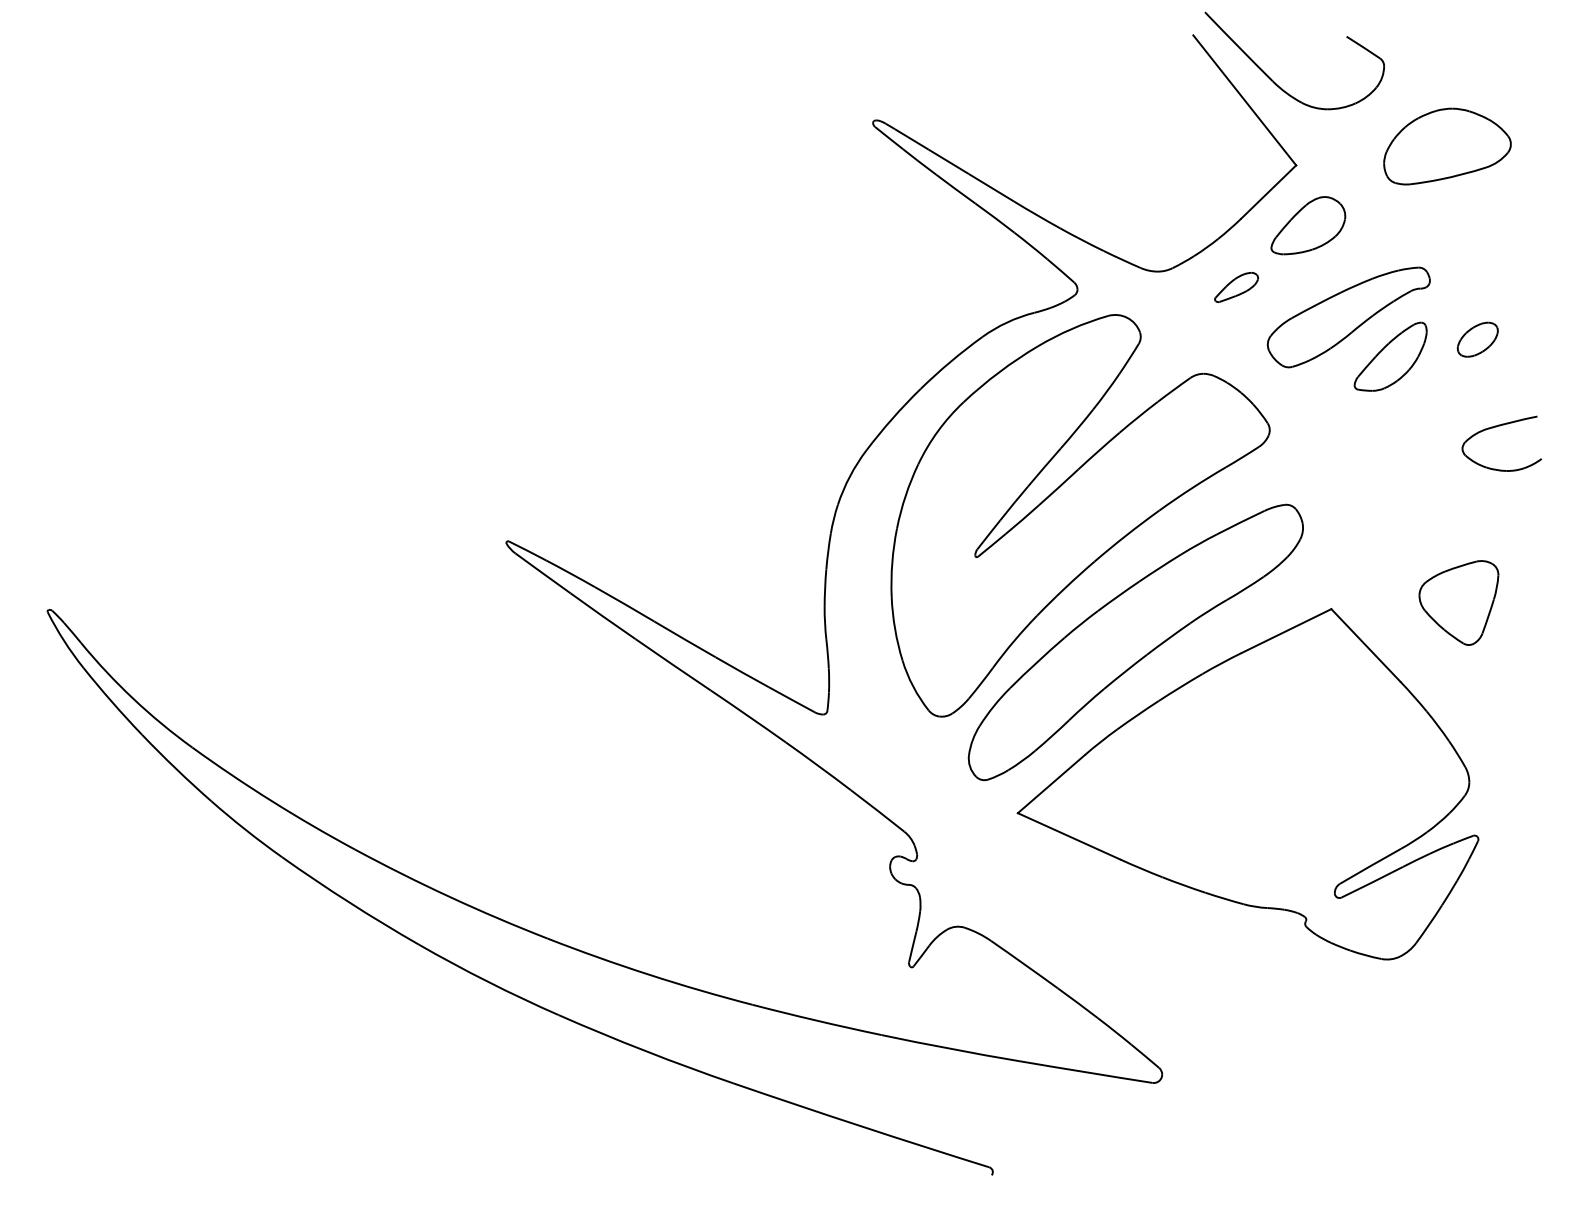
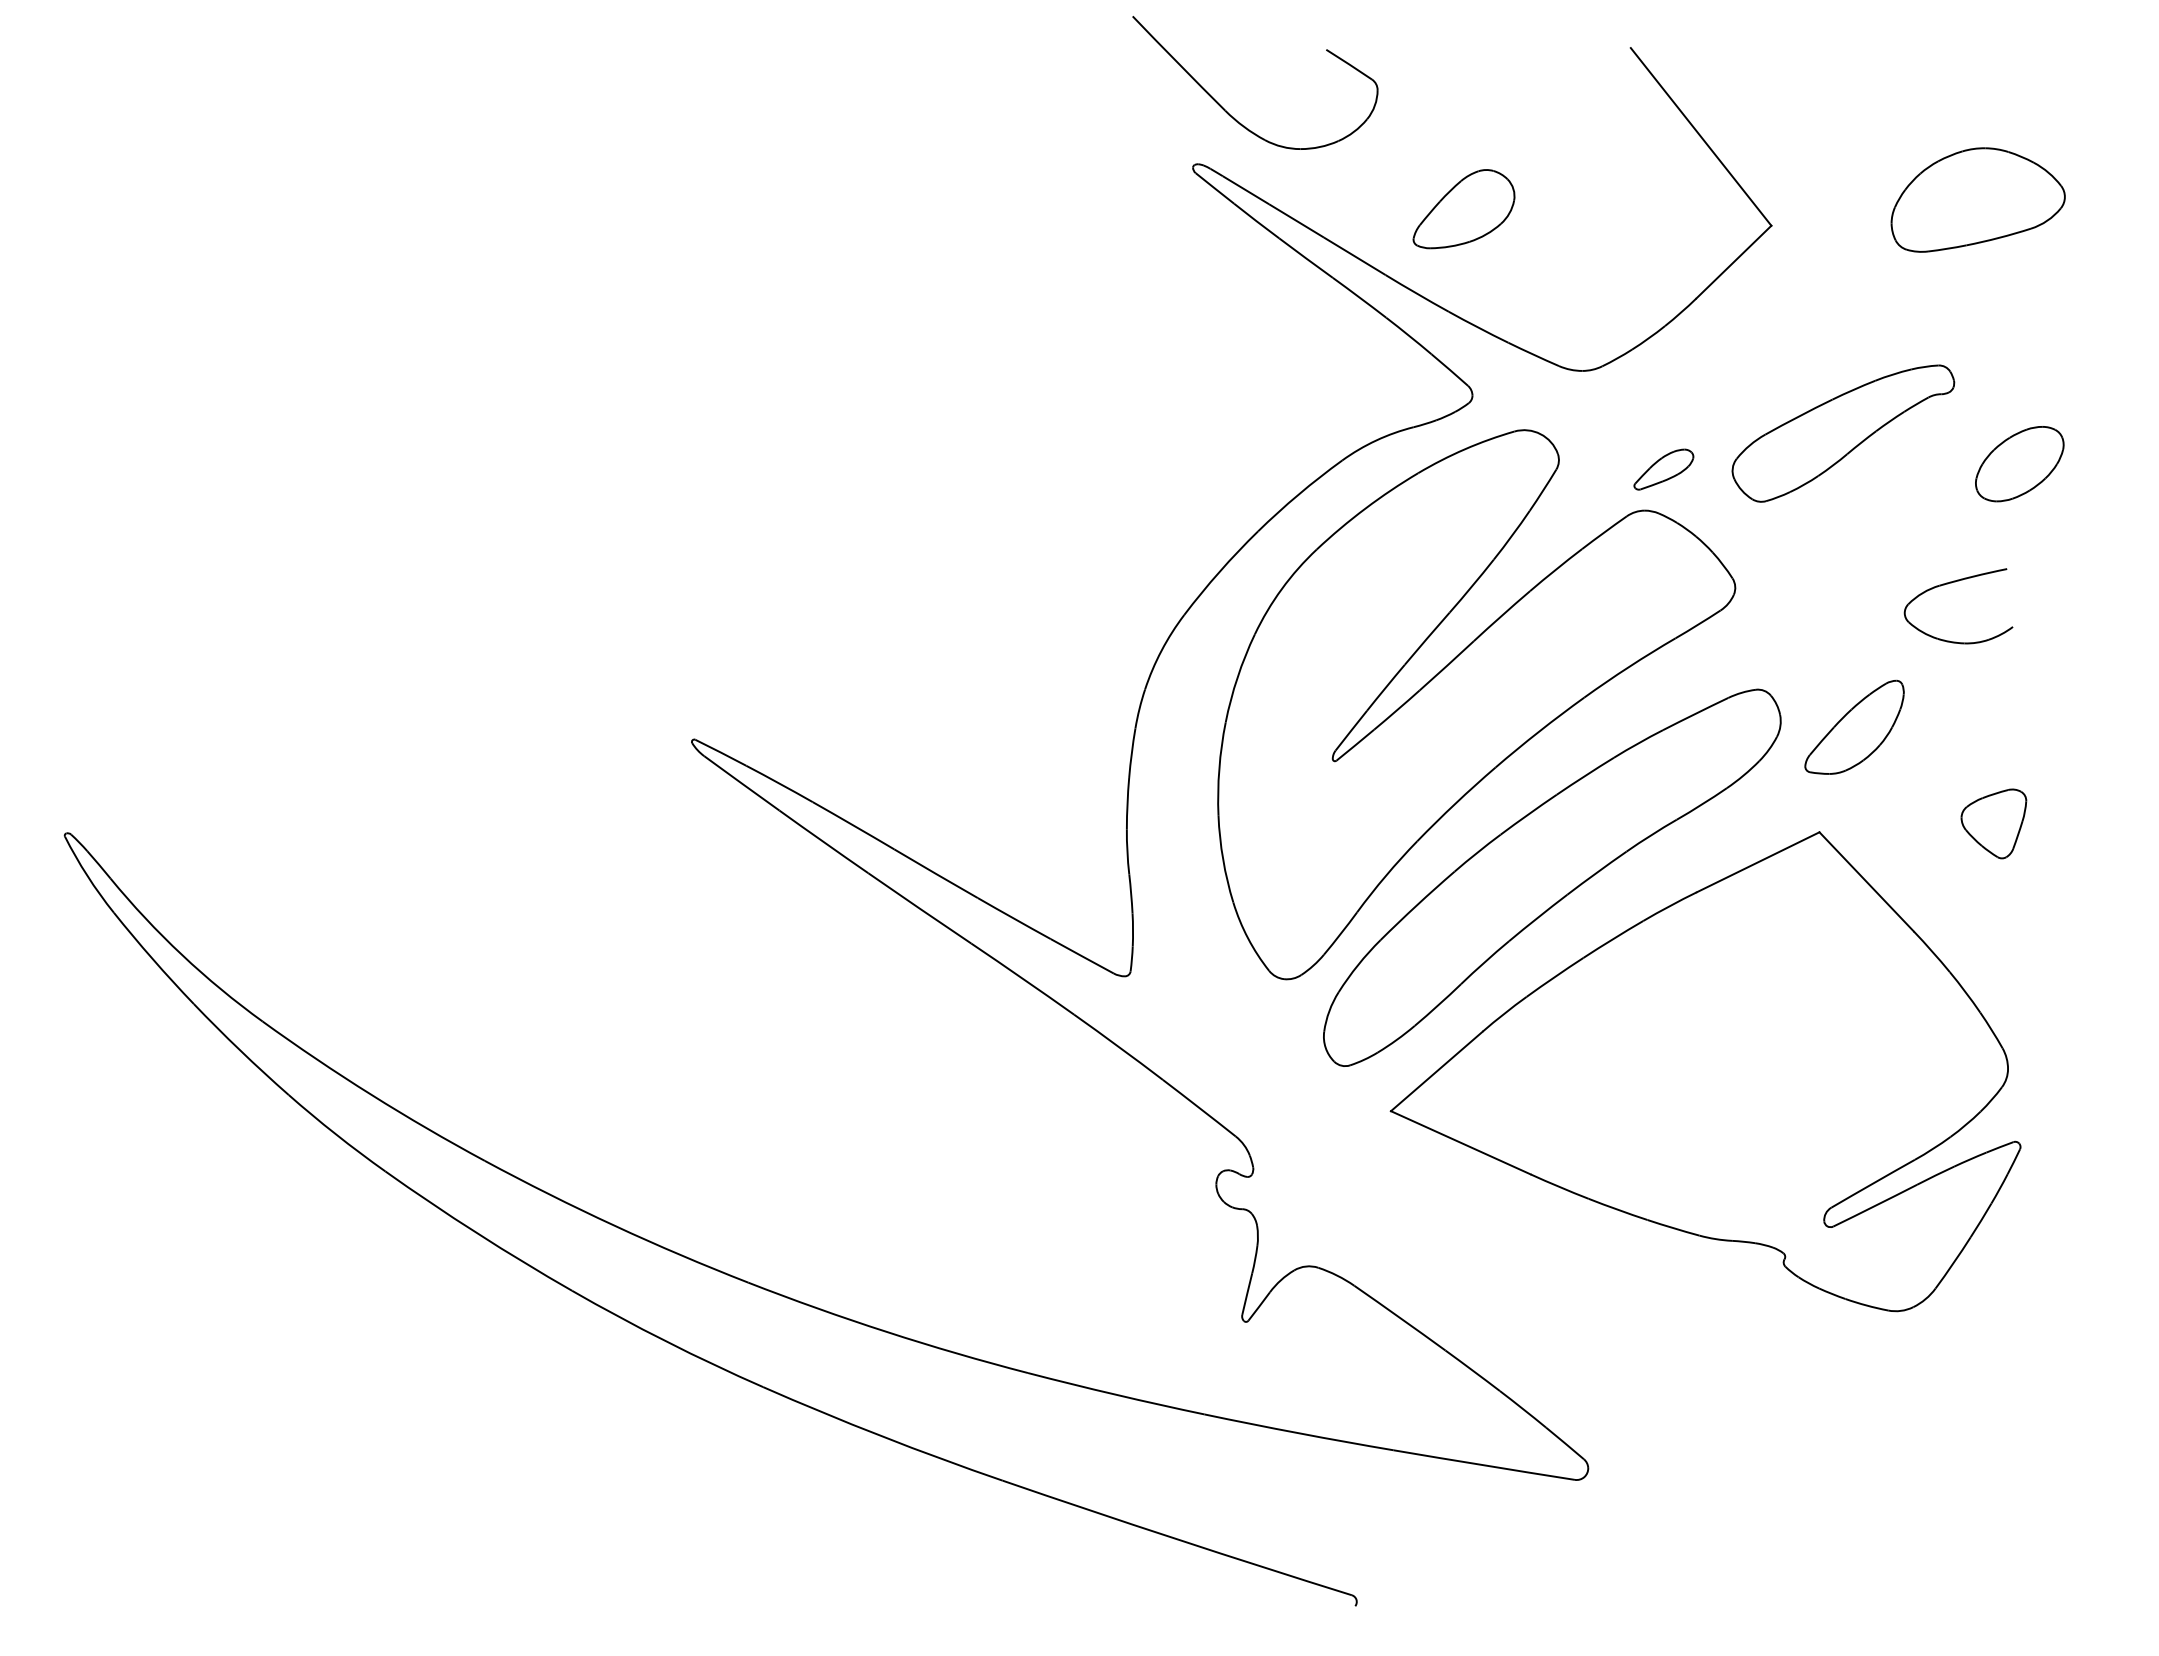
part: (1273, 81) -> (1226, 110), moved
part: (1307, 225) -> (1463, 209), moved
part: (1236, 287) -> (1663, 469), moved
part: (1477, 339) -> (2019, 463), size x1.6
part: (1390, 356) -> (1854, 726), moved
part: (1496, 427) -> (1951, 583), moved
part: (1458, 602) -> (1993, 823), size x0.6

